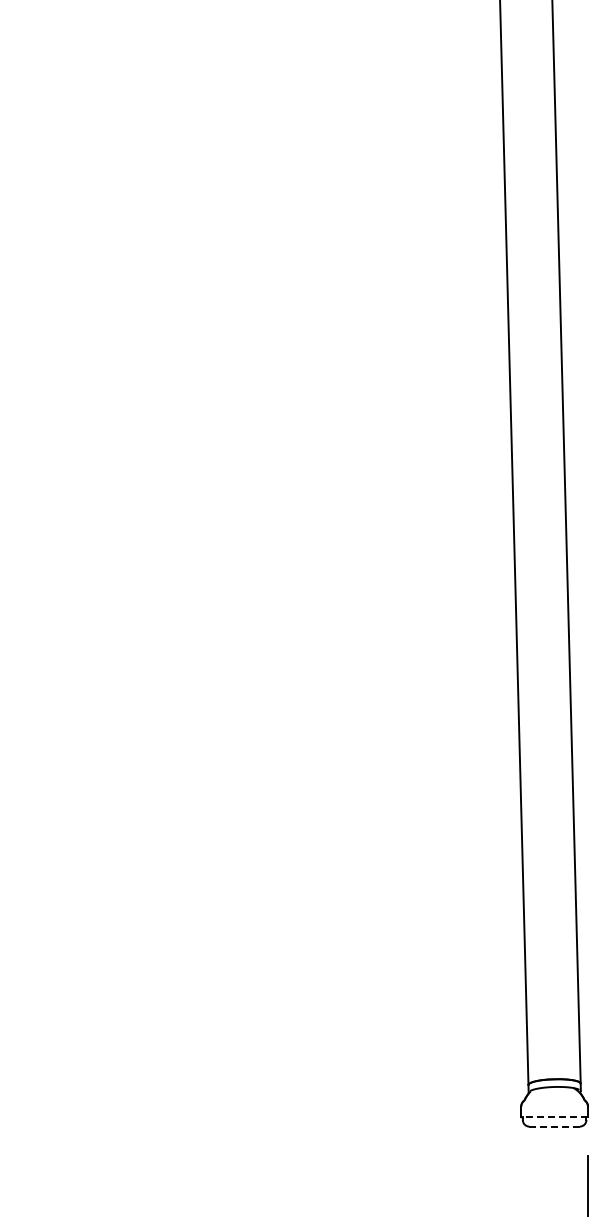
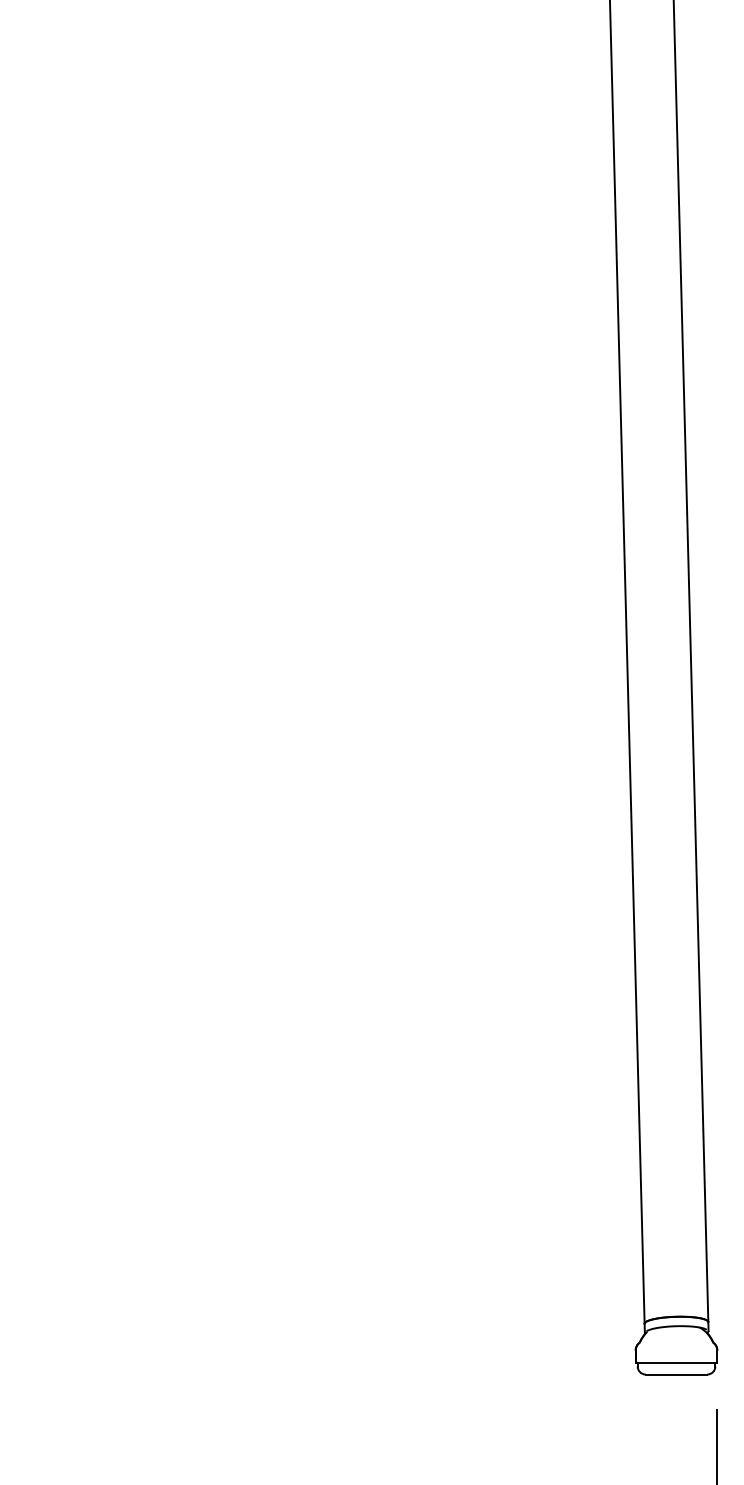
line: (554, 1116) -> (676, 1362), dashed -> solid
line: (555, 1126) -> (677, 1374), dashed -> solid

